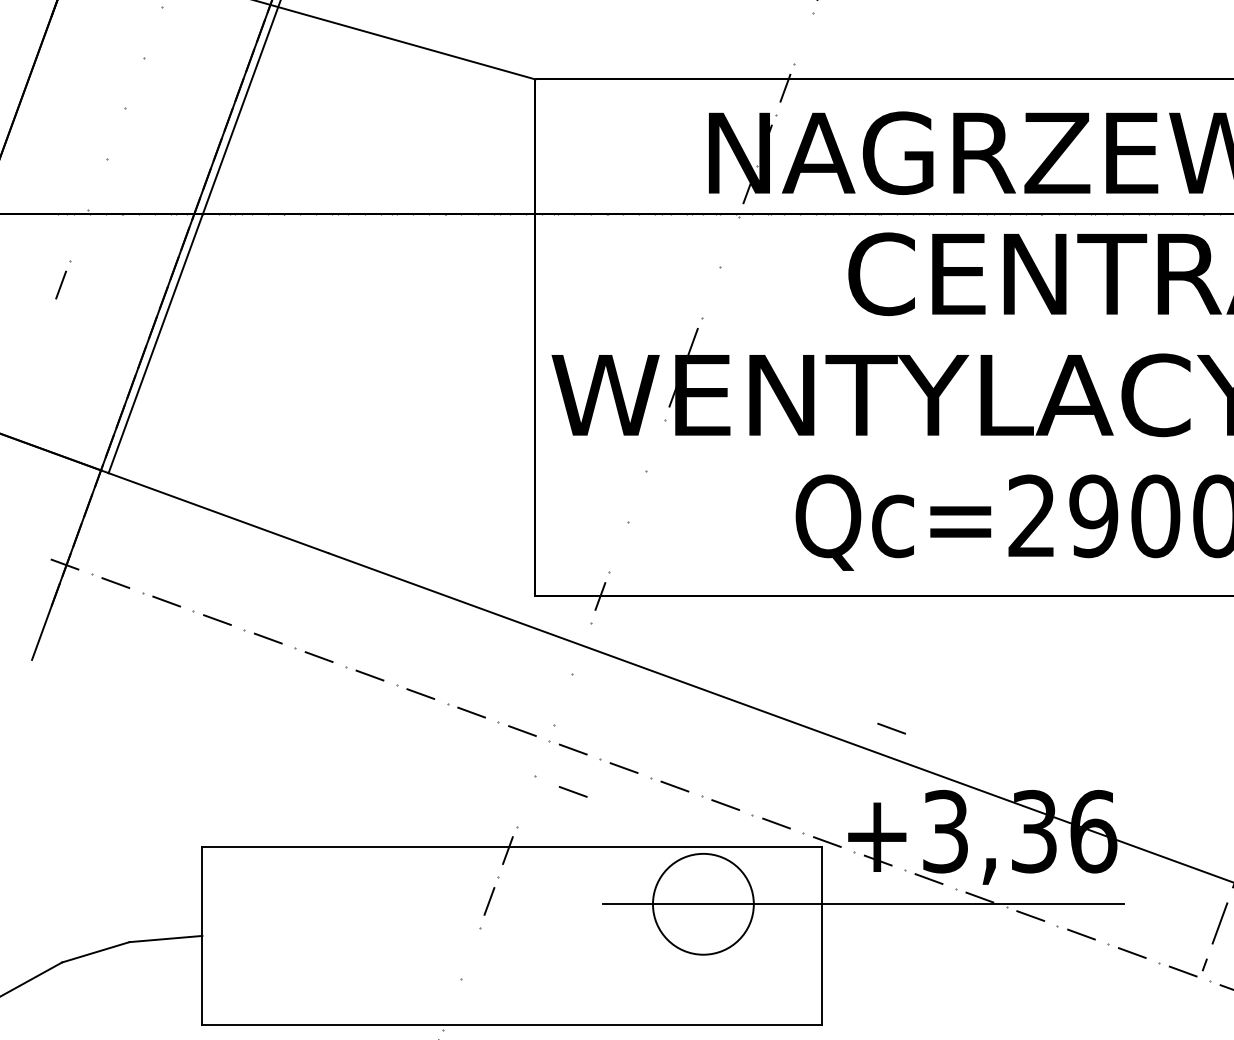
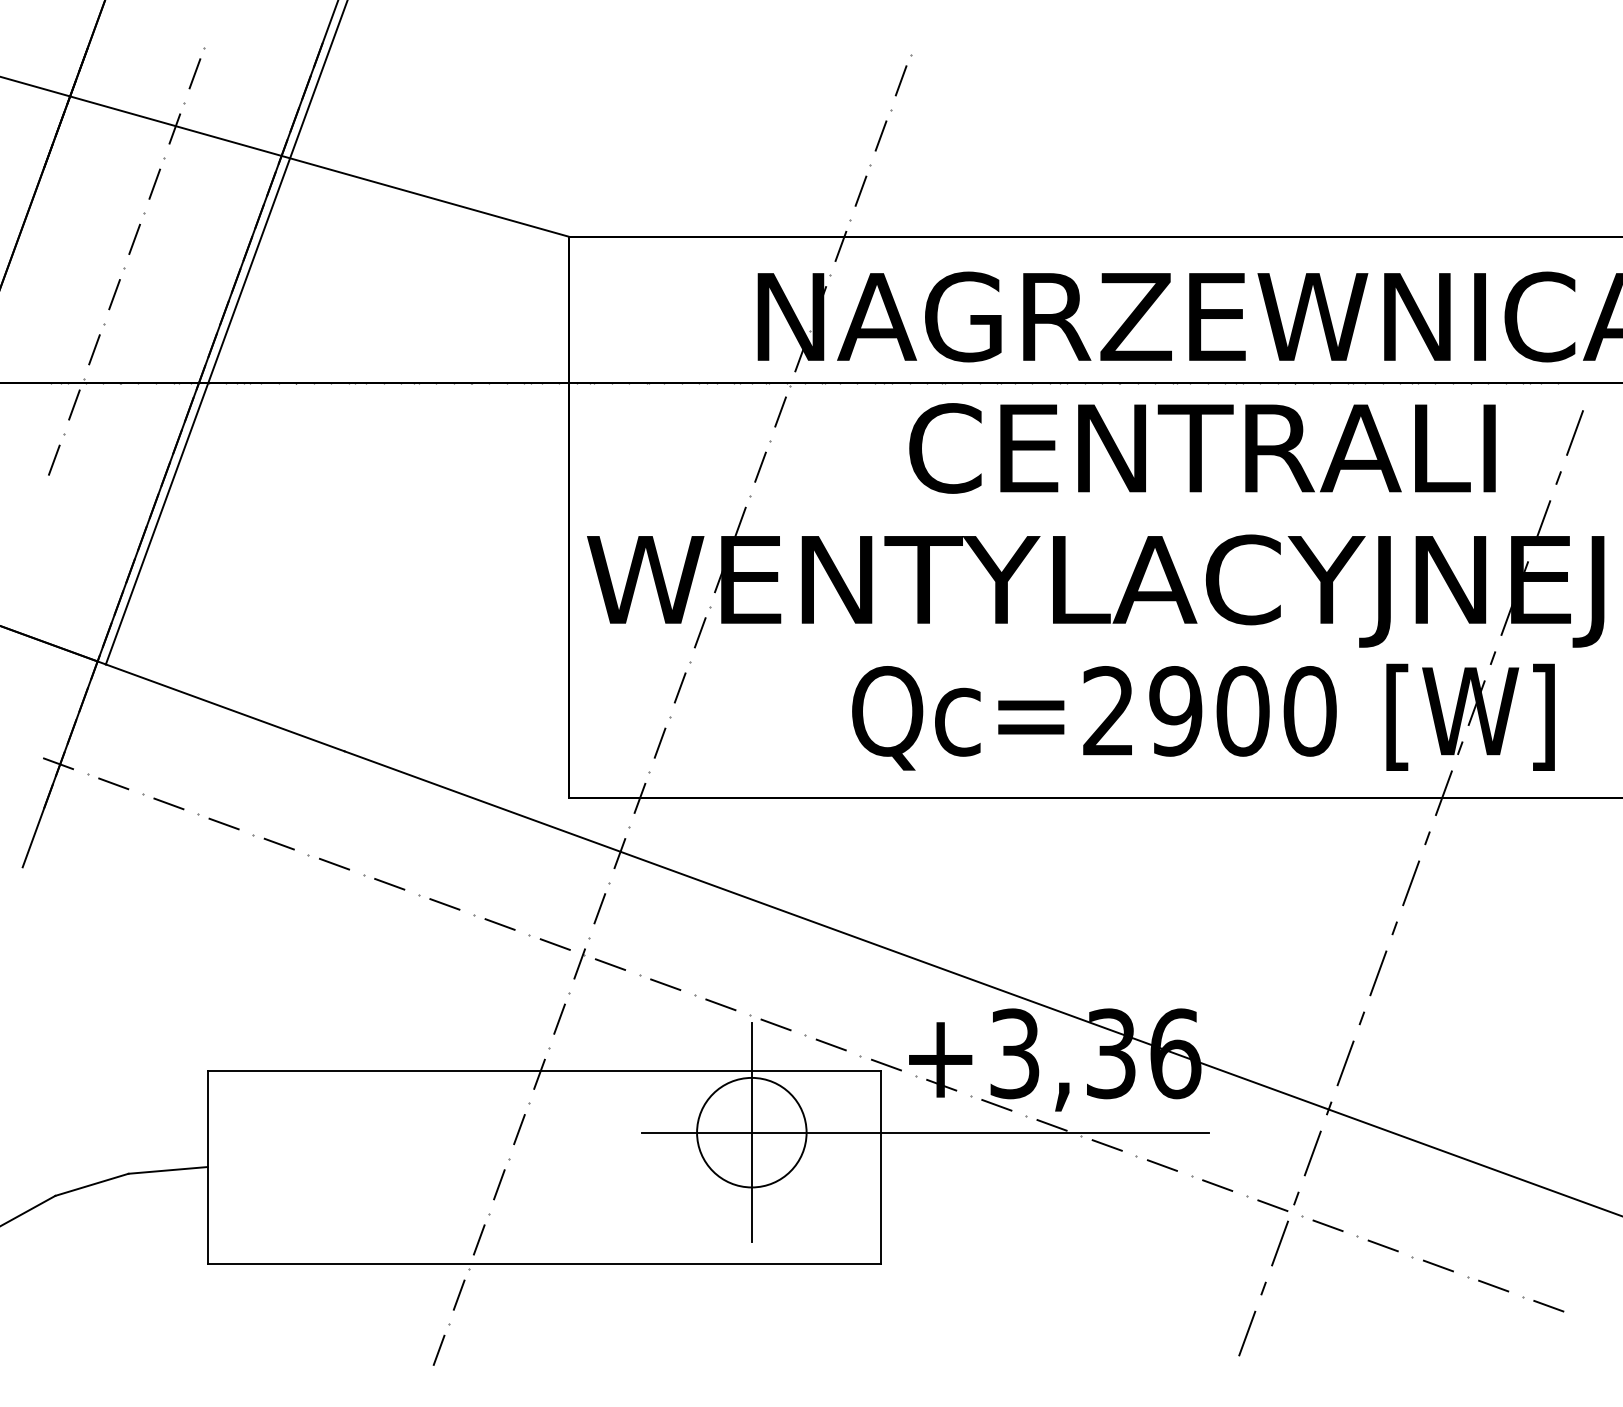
line: (153, 30) -> (154, 183), added
line: (803, 36) -> (860, 190), added
line: (134, 80) -> (134, 238), added
line: (116, 132) -> (114, 294), added
line: (98, 183) -> (94, 349), added
line: (79, 233) -> (74, 404), added
line: (729, 240) -> (780, 411), added
line: (711, 290) -> (760, 466), added
line: (655, 443) -> (699, 632), added
line: (636, 494) -> (679, 687), added
line: (618, 545) -> (659, 742), added
line: (581, 647) -> (619, 853), added
line: (563, 697) -> (599, 908), added
line: (890, 728) -> (955, 941), removed
line: (544, 748) -> (579, 963), added
line: (572, 791) -> (609, 1010), removed
line: (526, 799) -> (559, 1018), added
line: (703, 904) -> (751, 1132), added
line: (471, 952) -> (499, 1184), added
line: (451, 1002) -> (478, 1239), added
line: (1189, 1006) -> (1279, 1243), added

